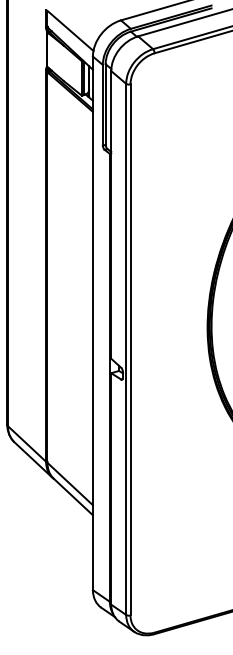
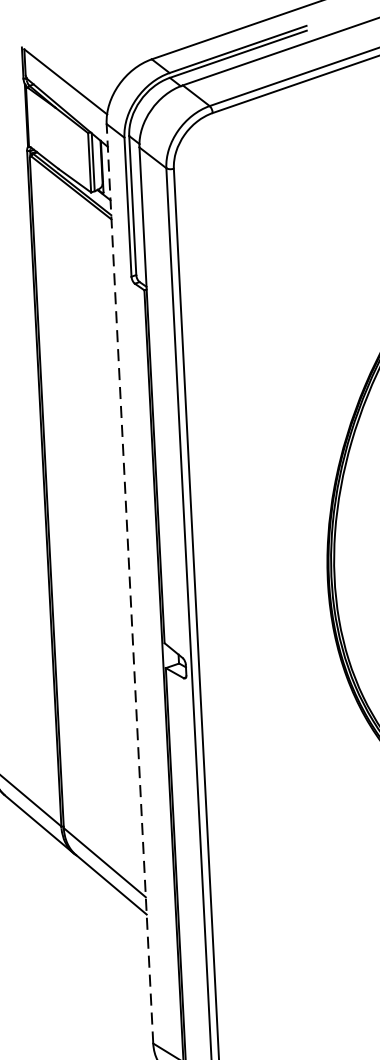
line: (92, 323) -> (129, 584), solid -> dashed

